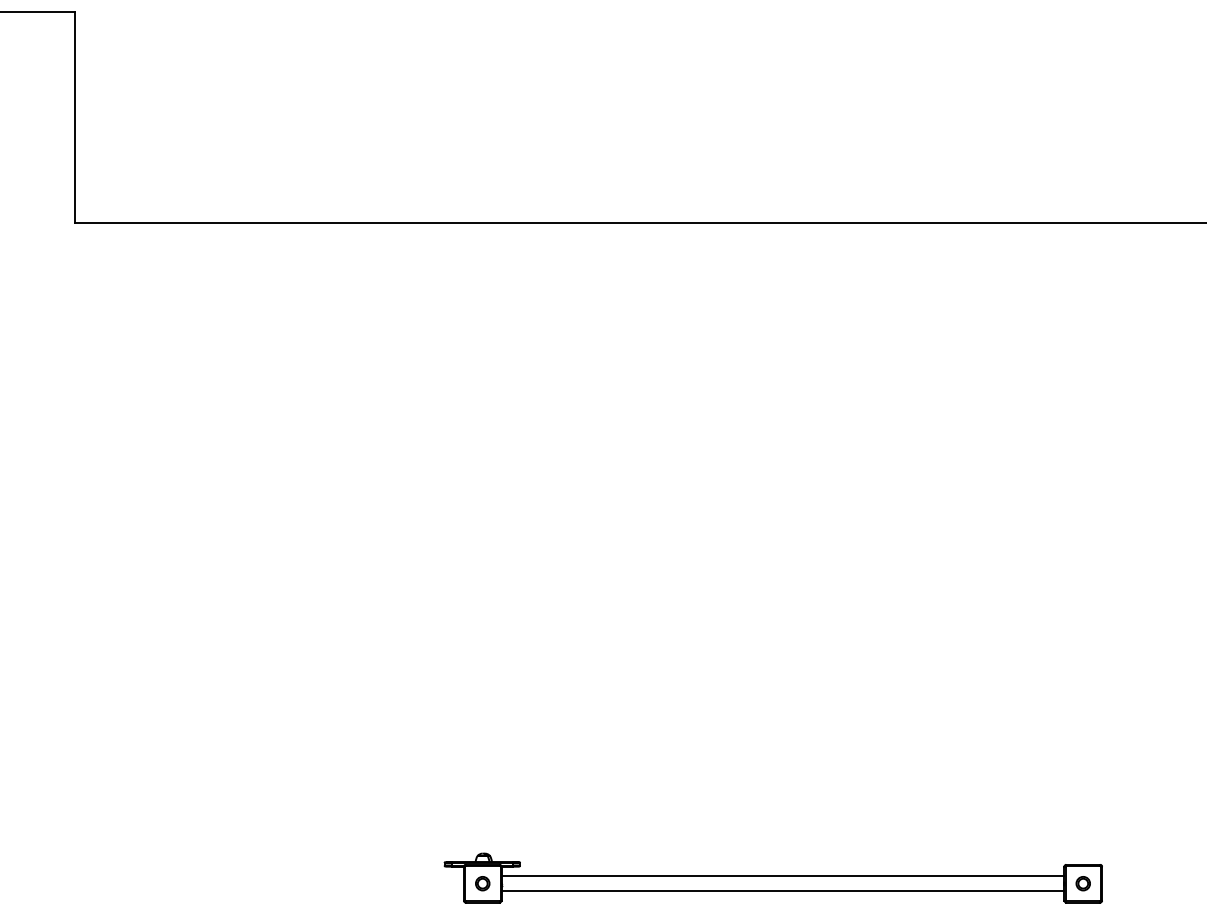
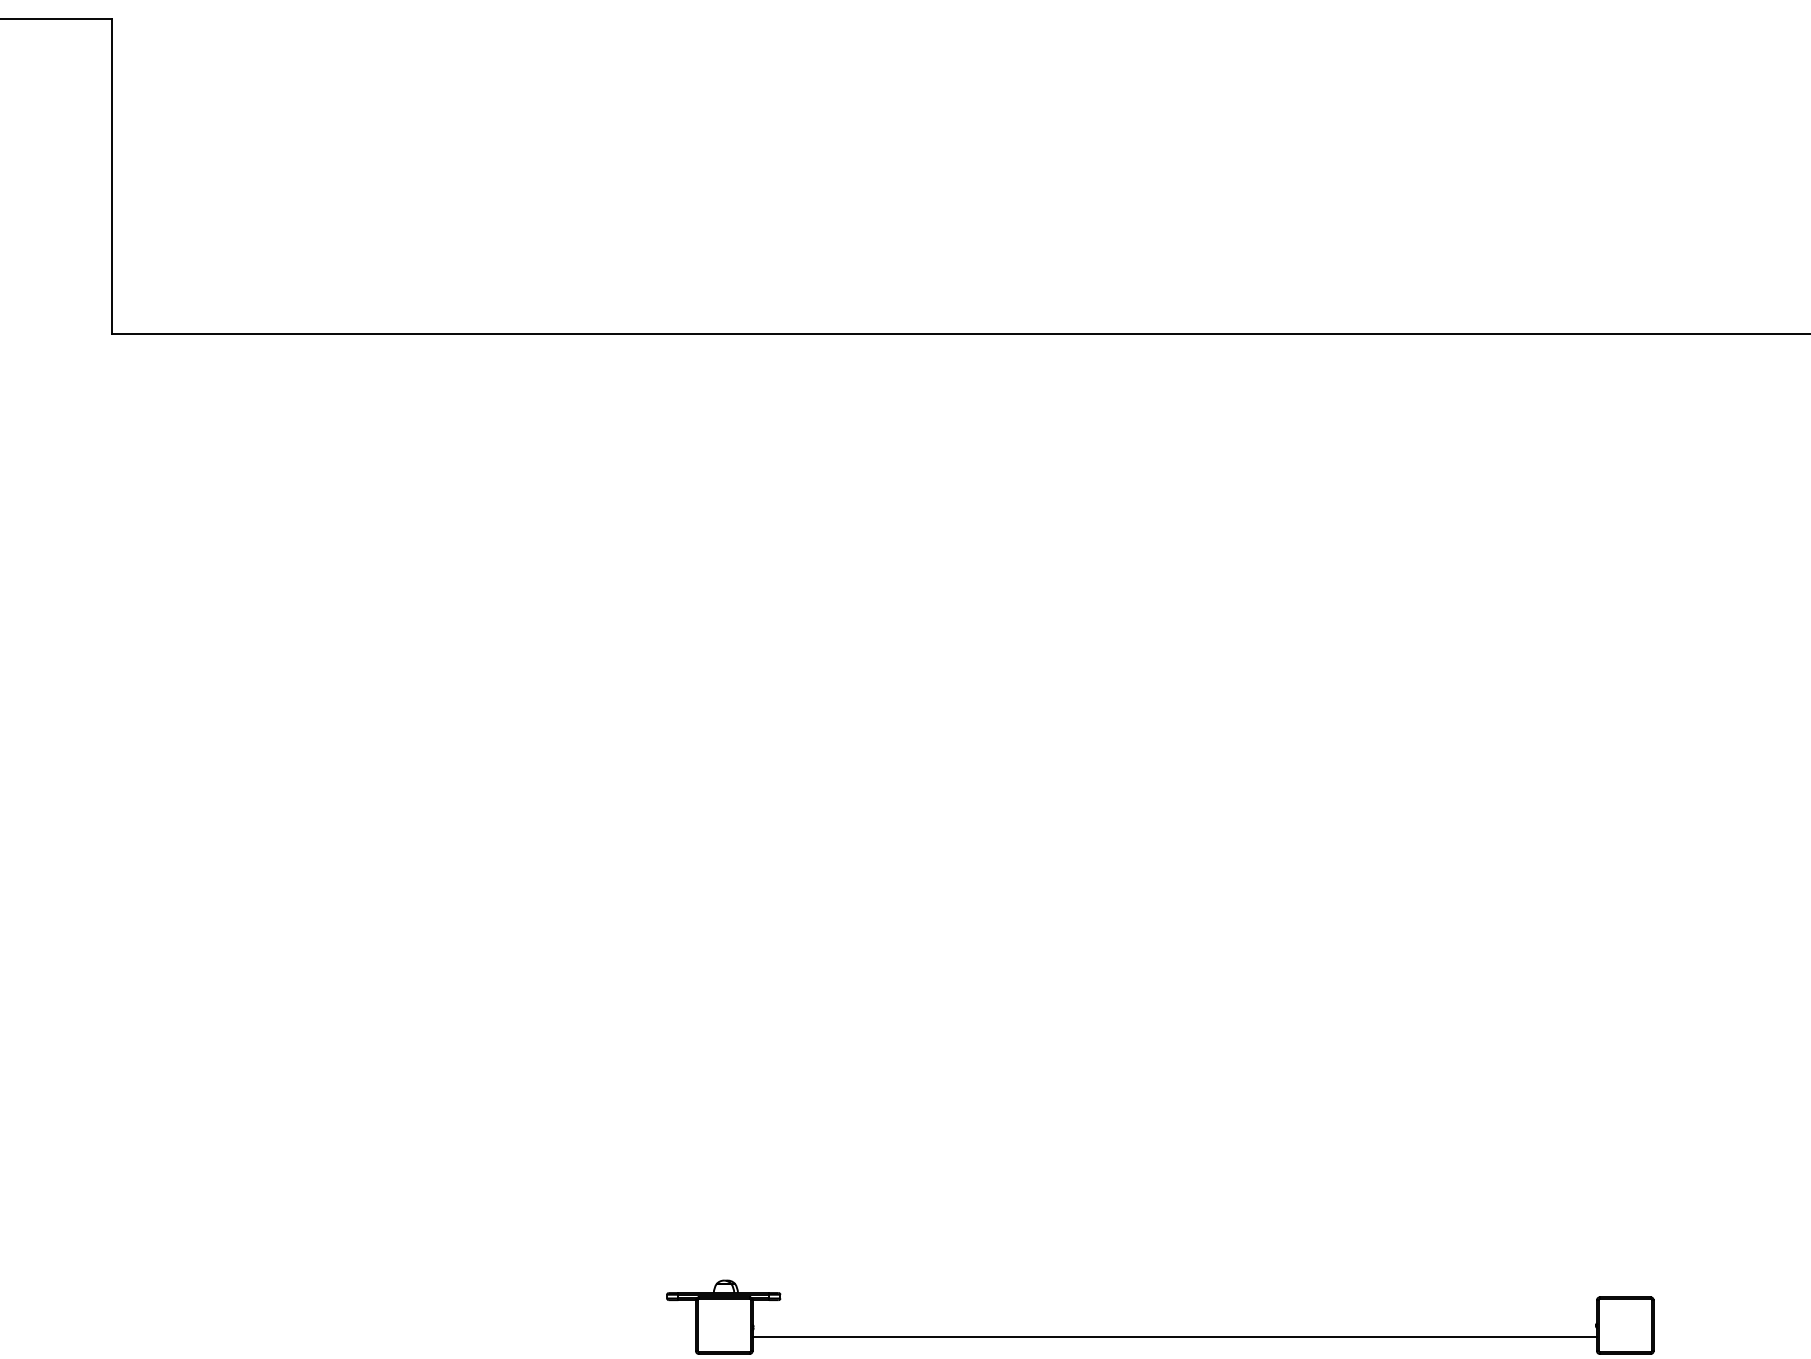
line: (782, 876) -> (1174, 1314), removed
part: (482, 883) -> (723, 1325), removed
part: (1082, 883) -> (1624, 1325), removed

